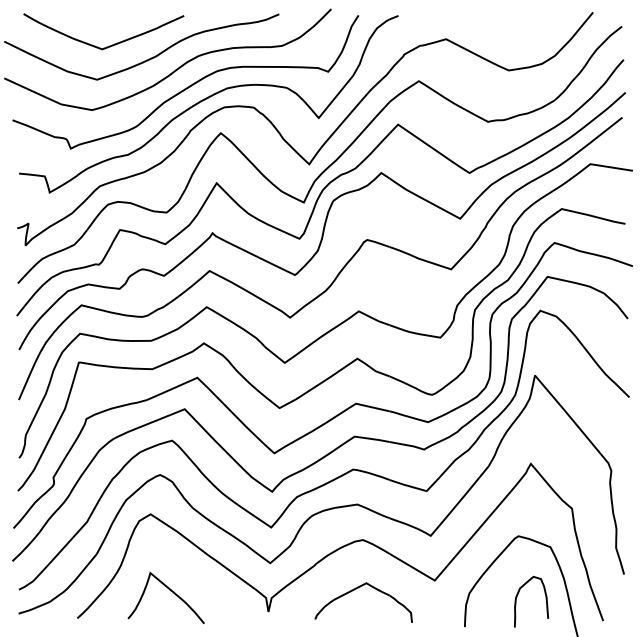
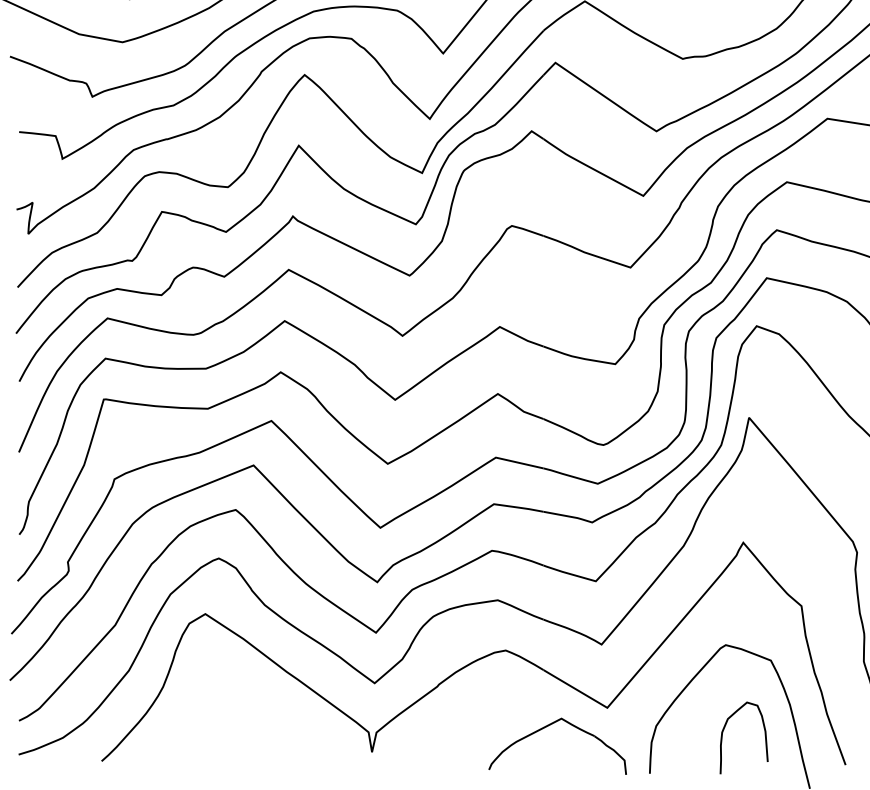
part: (356, 589) -> (547, 727), moved
curve: (170, 591) -> (233, 723), removed

